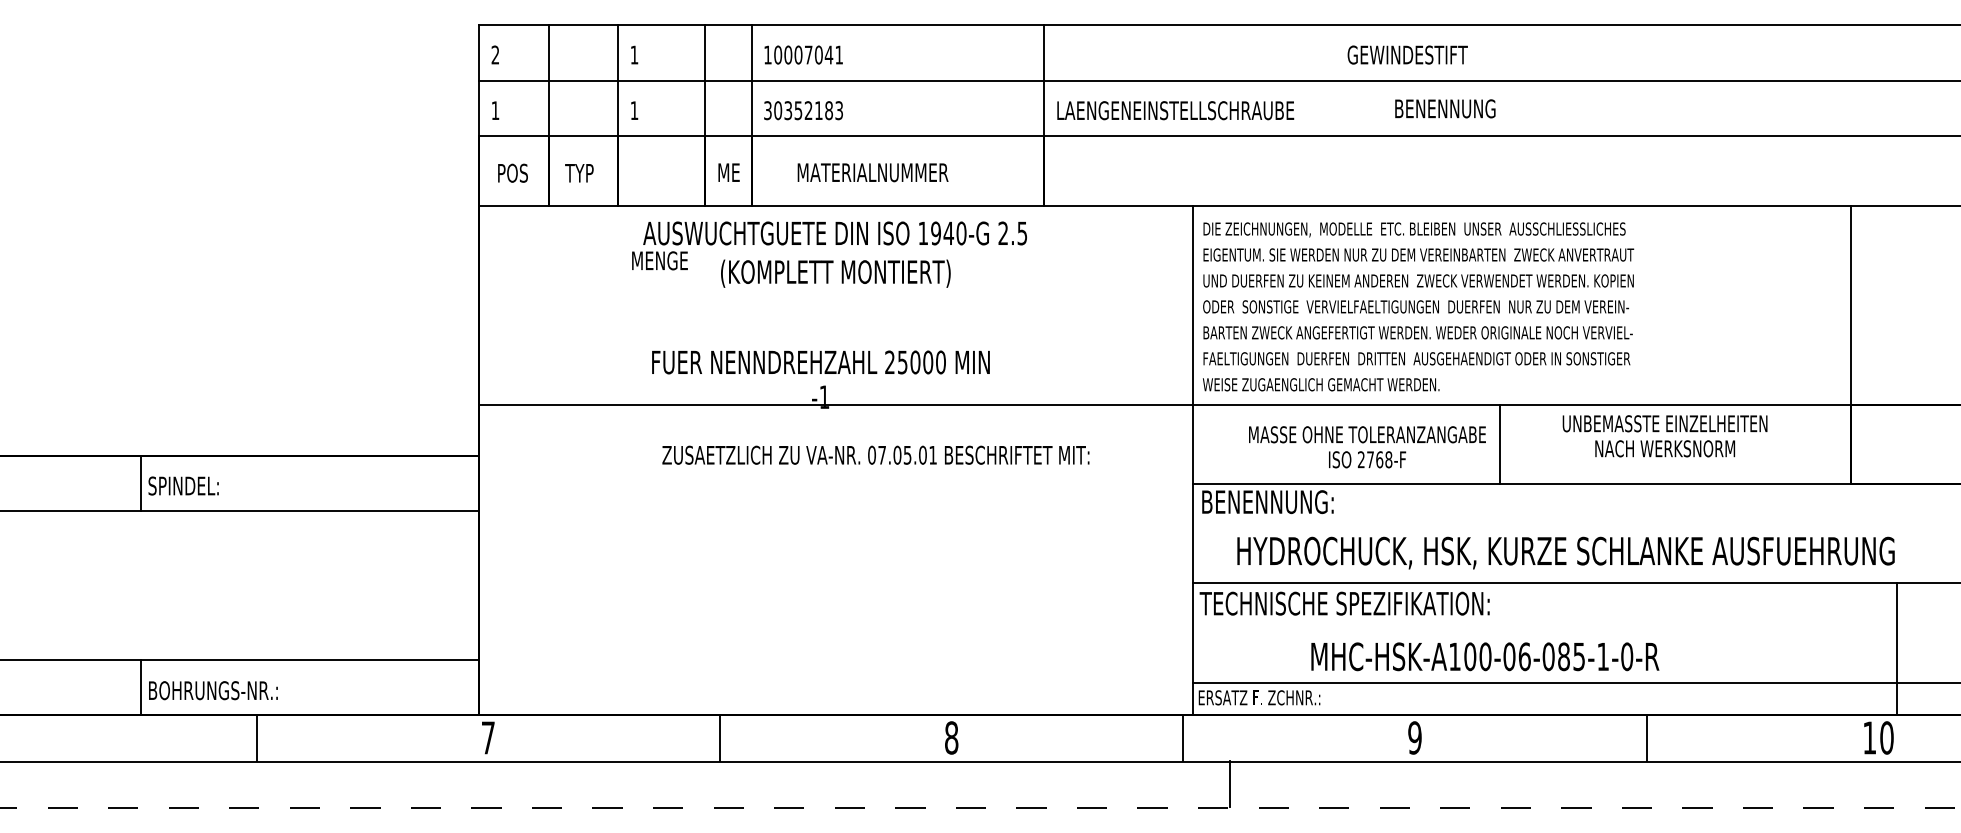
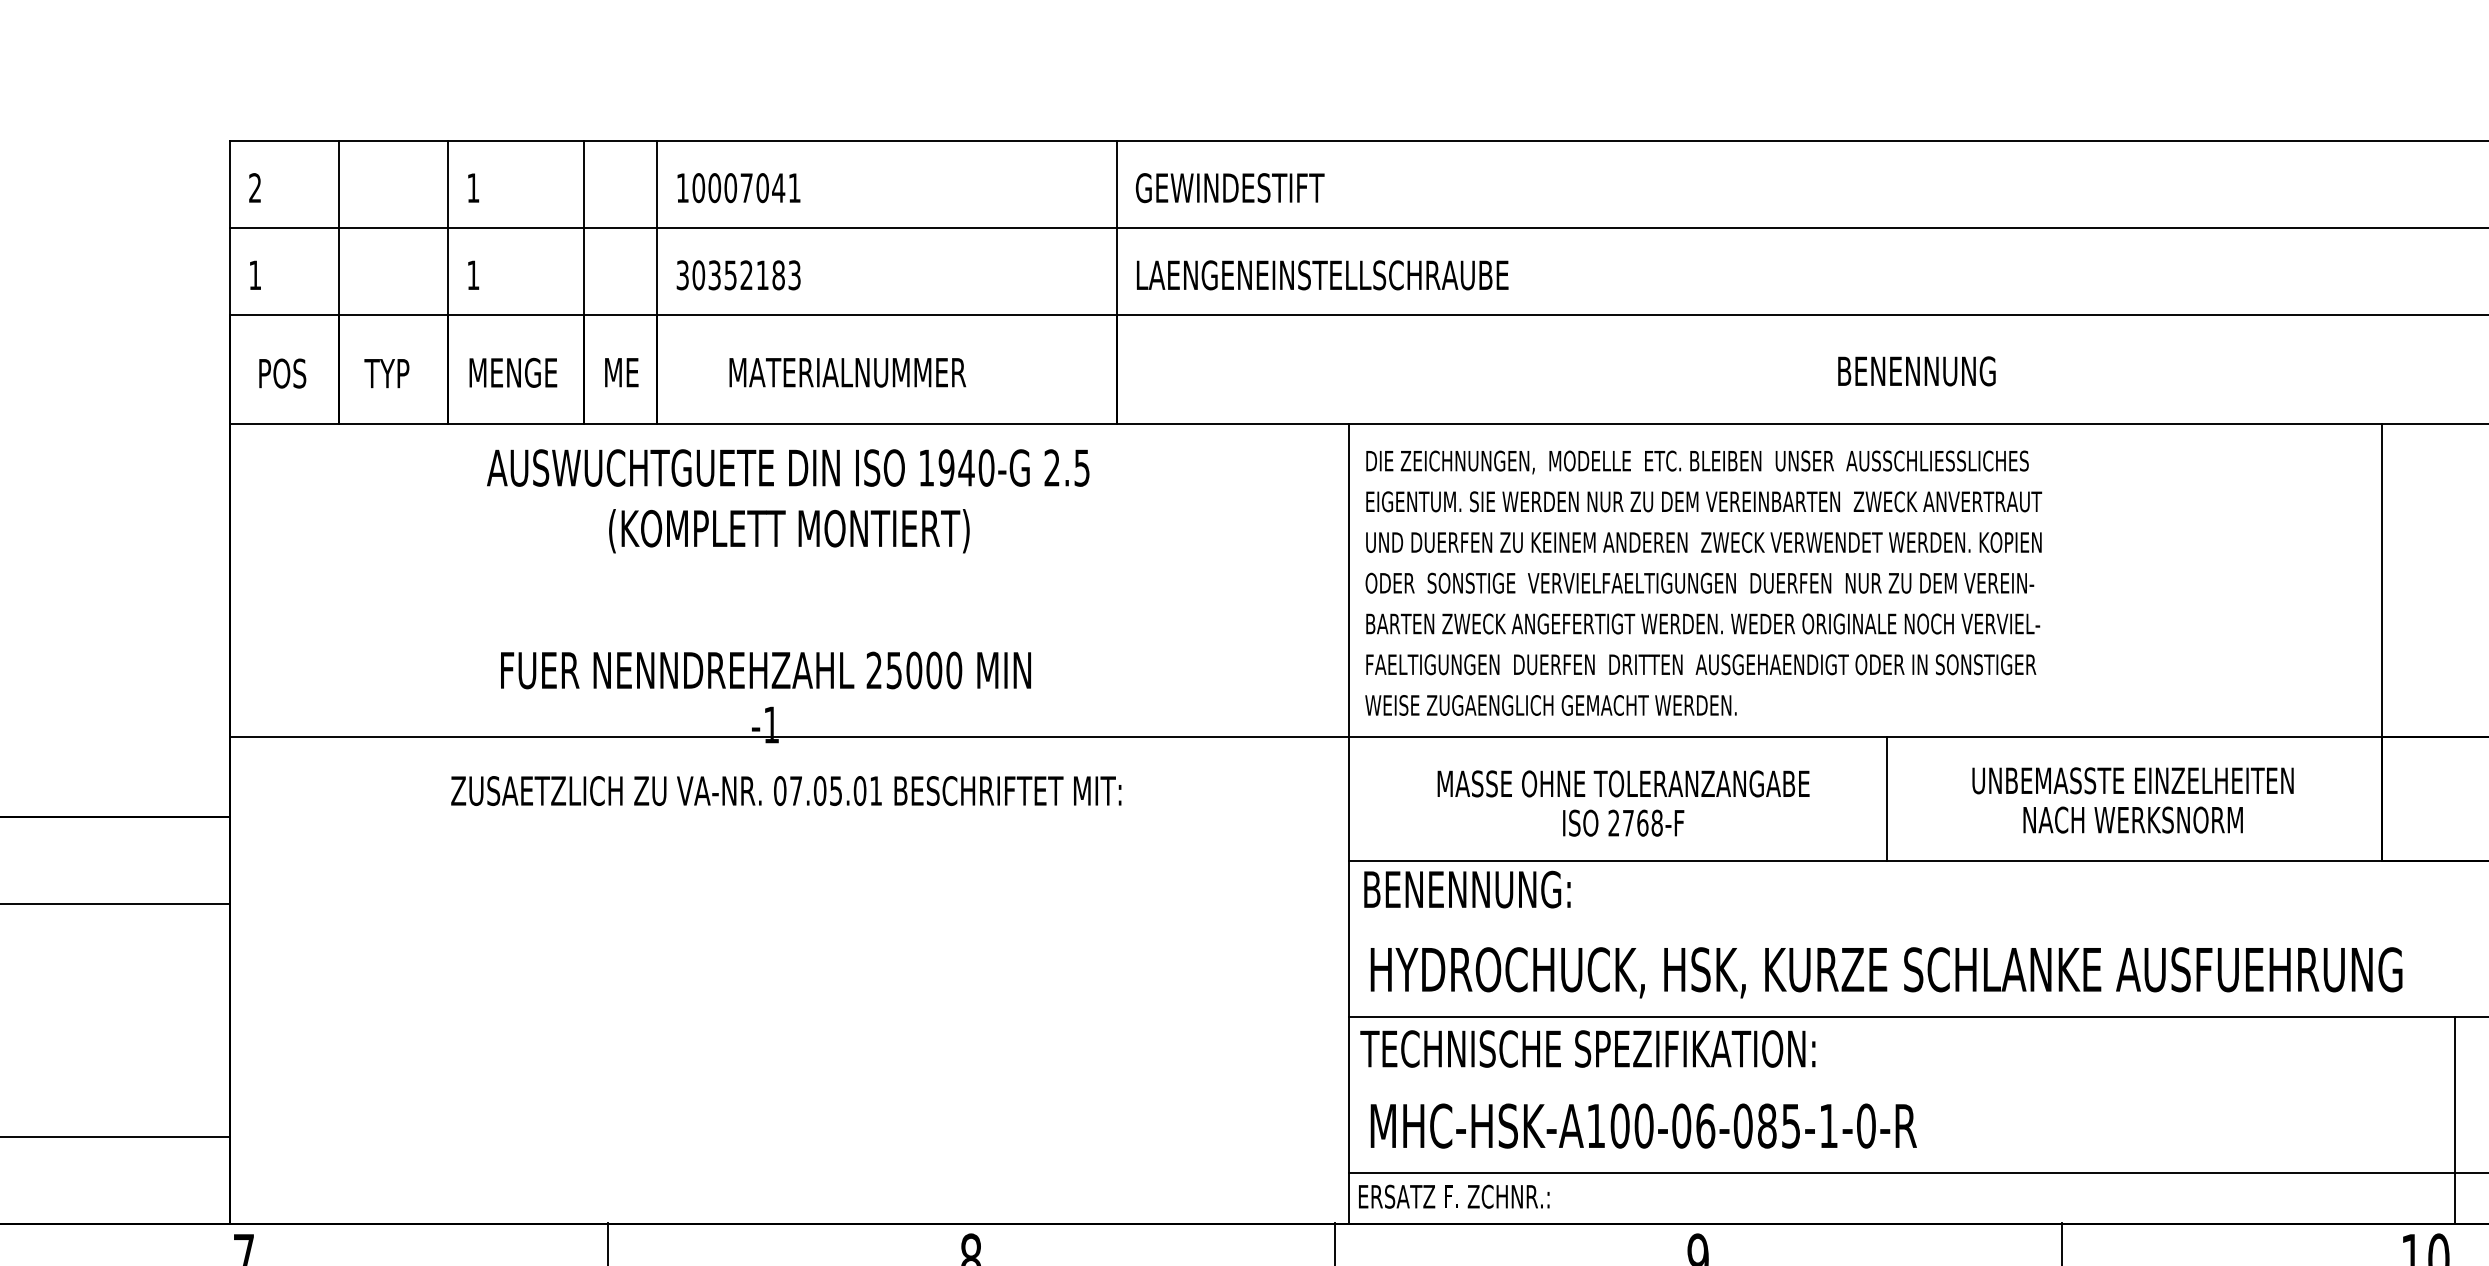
text: (1407, 54) -> (1229, 187), moved
text: (1445, 108) -> (1917, 370), moved
text: (659, 260) -> (512, 372), moved
text: (1664, 436) -> (2132, 800), moved
line: (1499, 443) -> (1887, 797), moved
text: (875, 454) -> (785, 789), moved
text: (1565, 552) -> (1885, 971), moved
text: (1485, 656) -> (1644, 1125), moved

